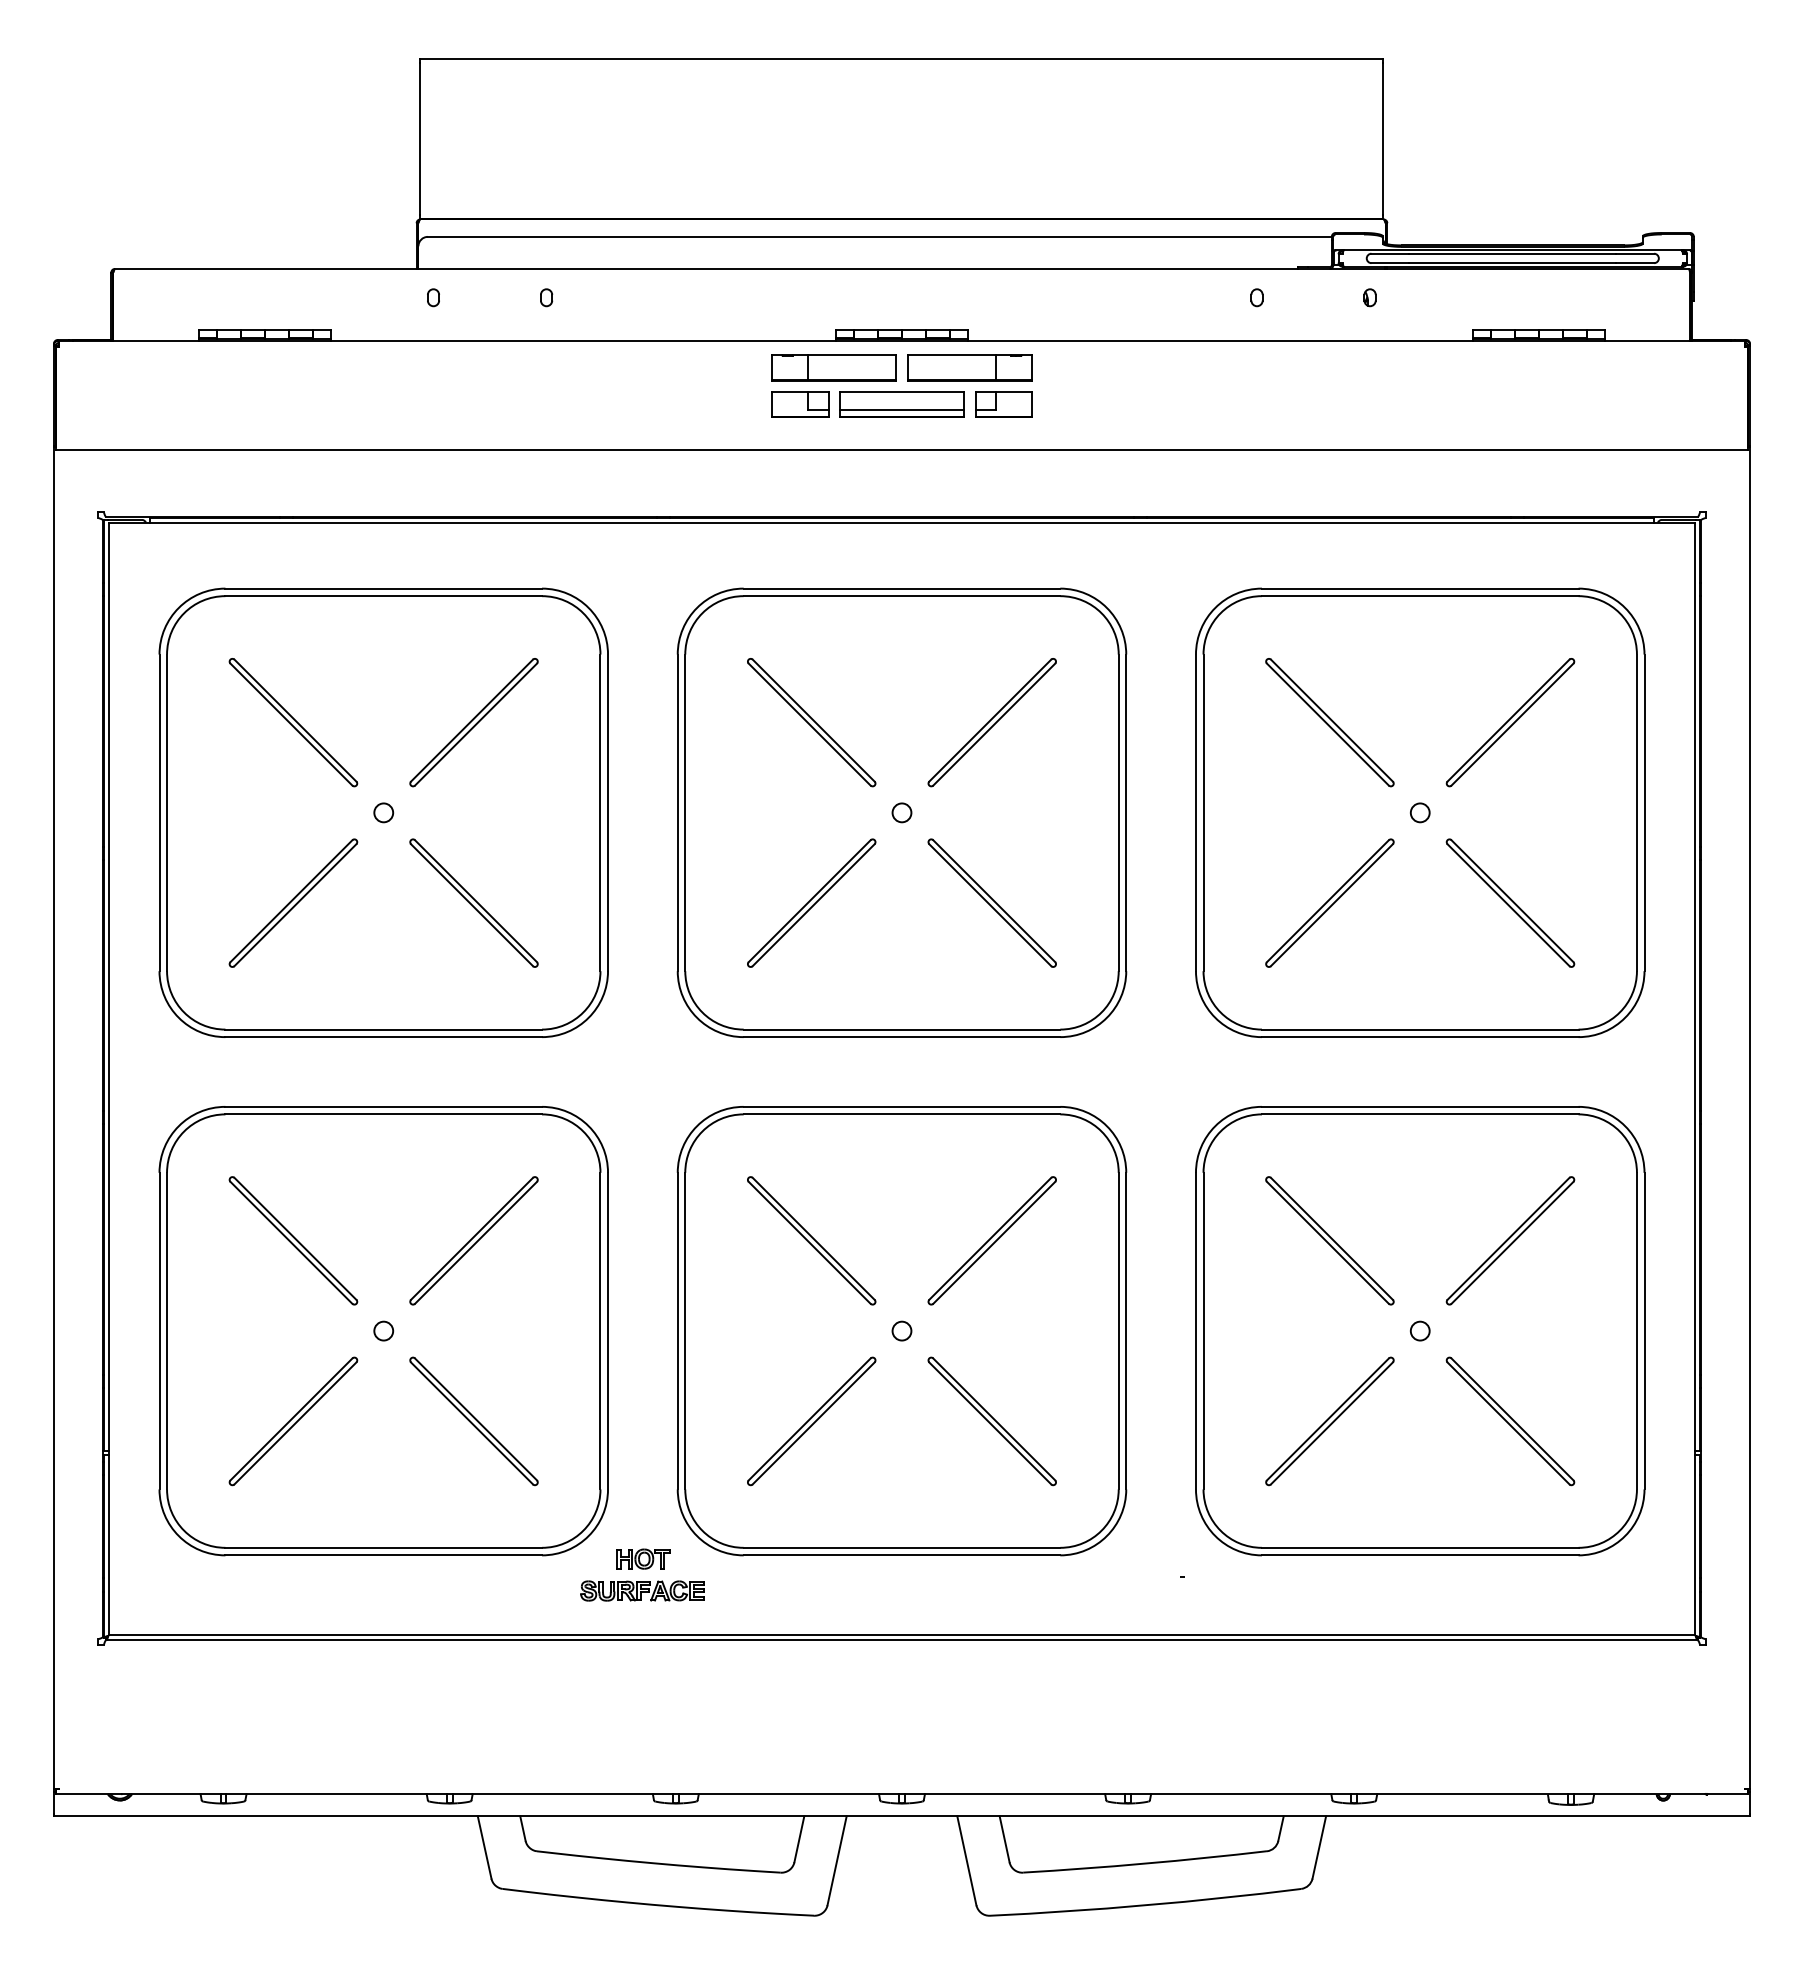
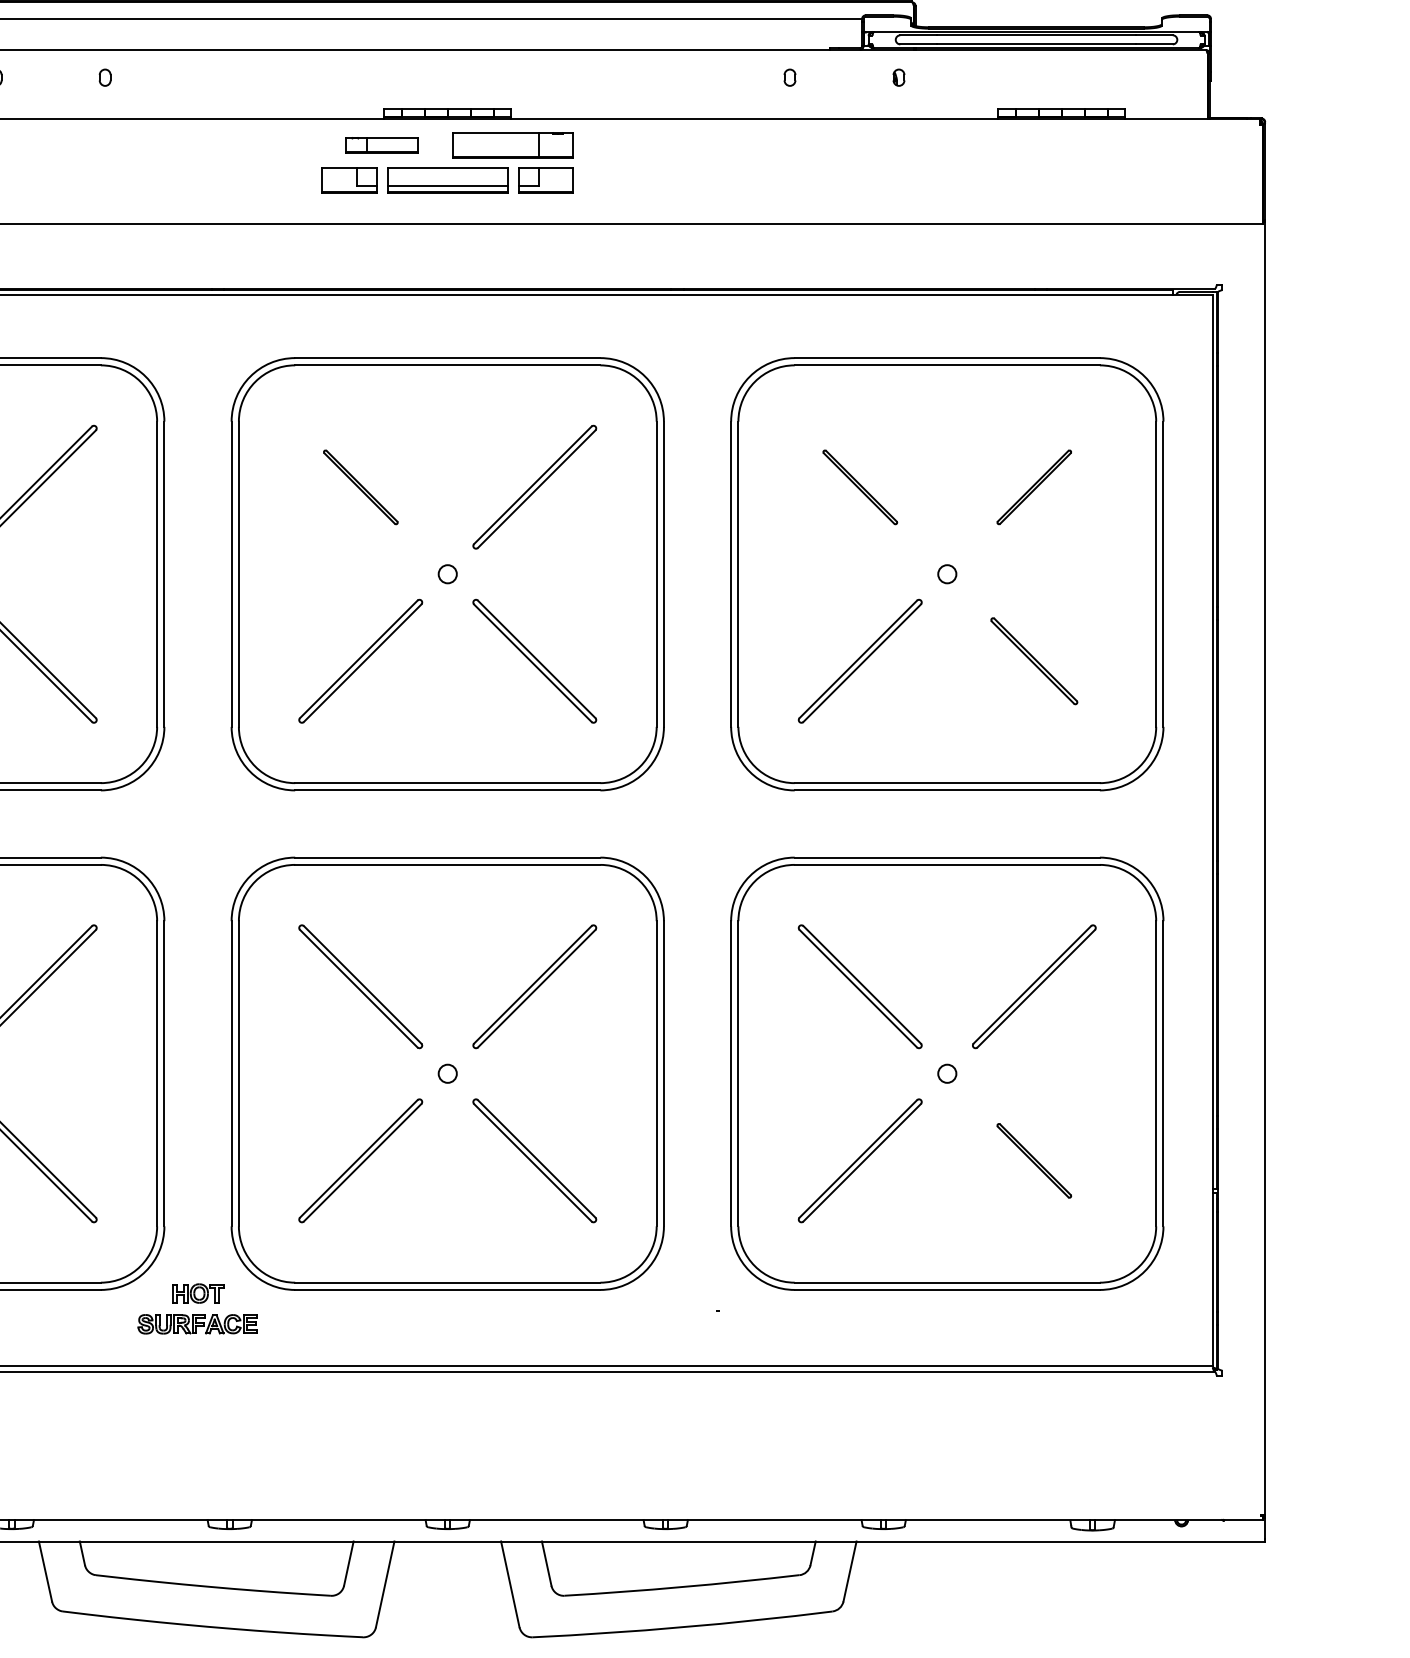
part: (833, 367) -> (381, 144), size x0.6
part: (811, 722) -> (360, 487), size x0.6
part: (1329, 722) -> (859, 487), size x0.6
part: (1510, 722) -> (1034, 487), size x0.6
part: (1510, 902) -> (1034, 660), size x0.7
part: (1510, 1421) -> (1034, 1160), size x0.6

